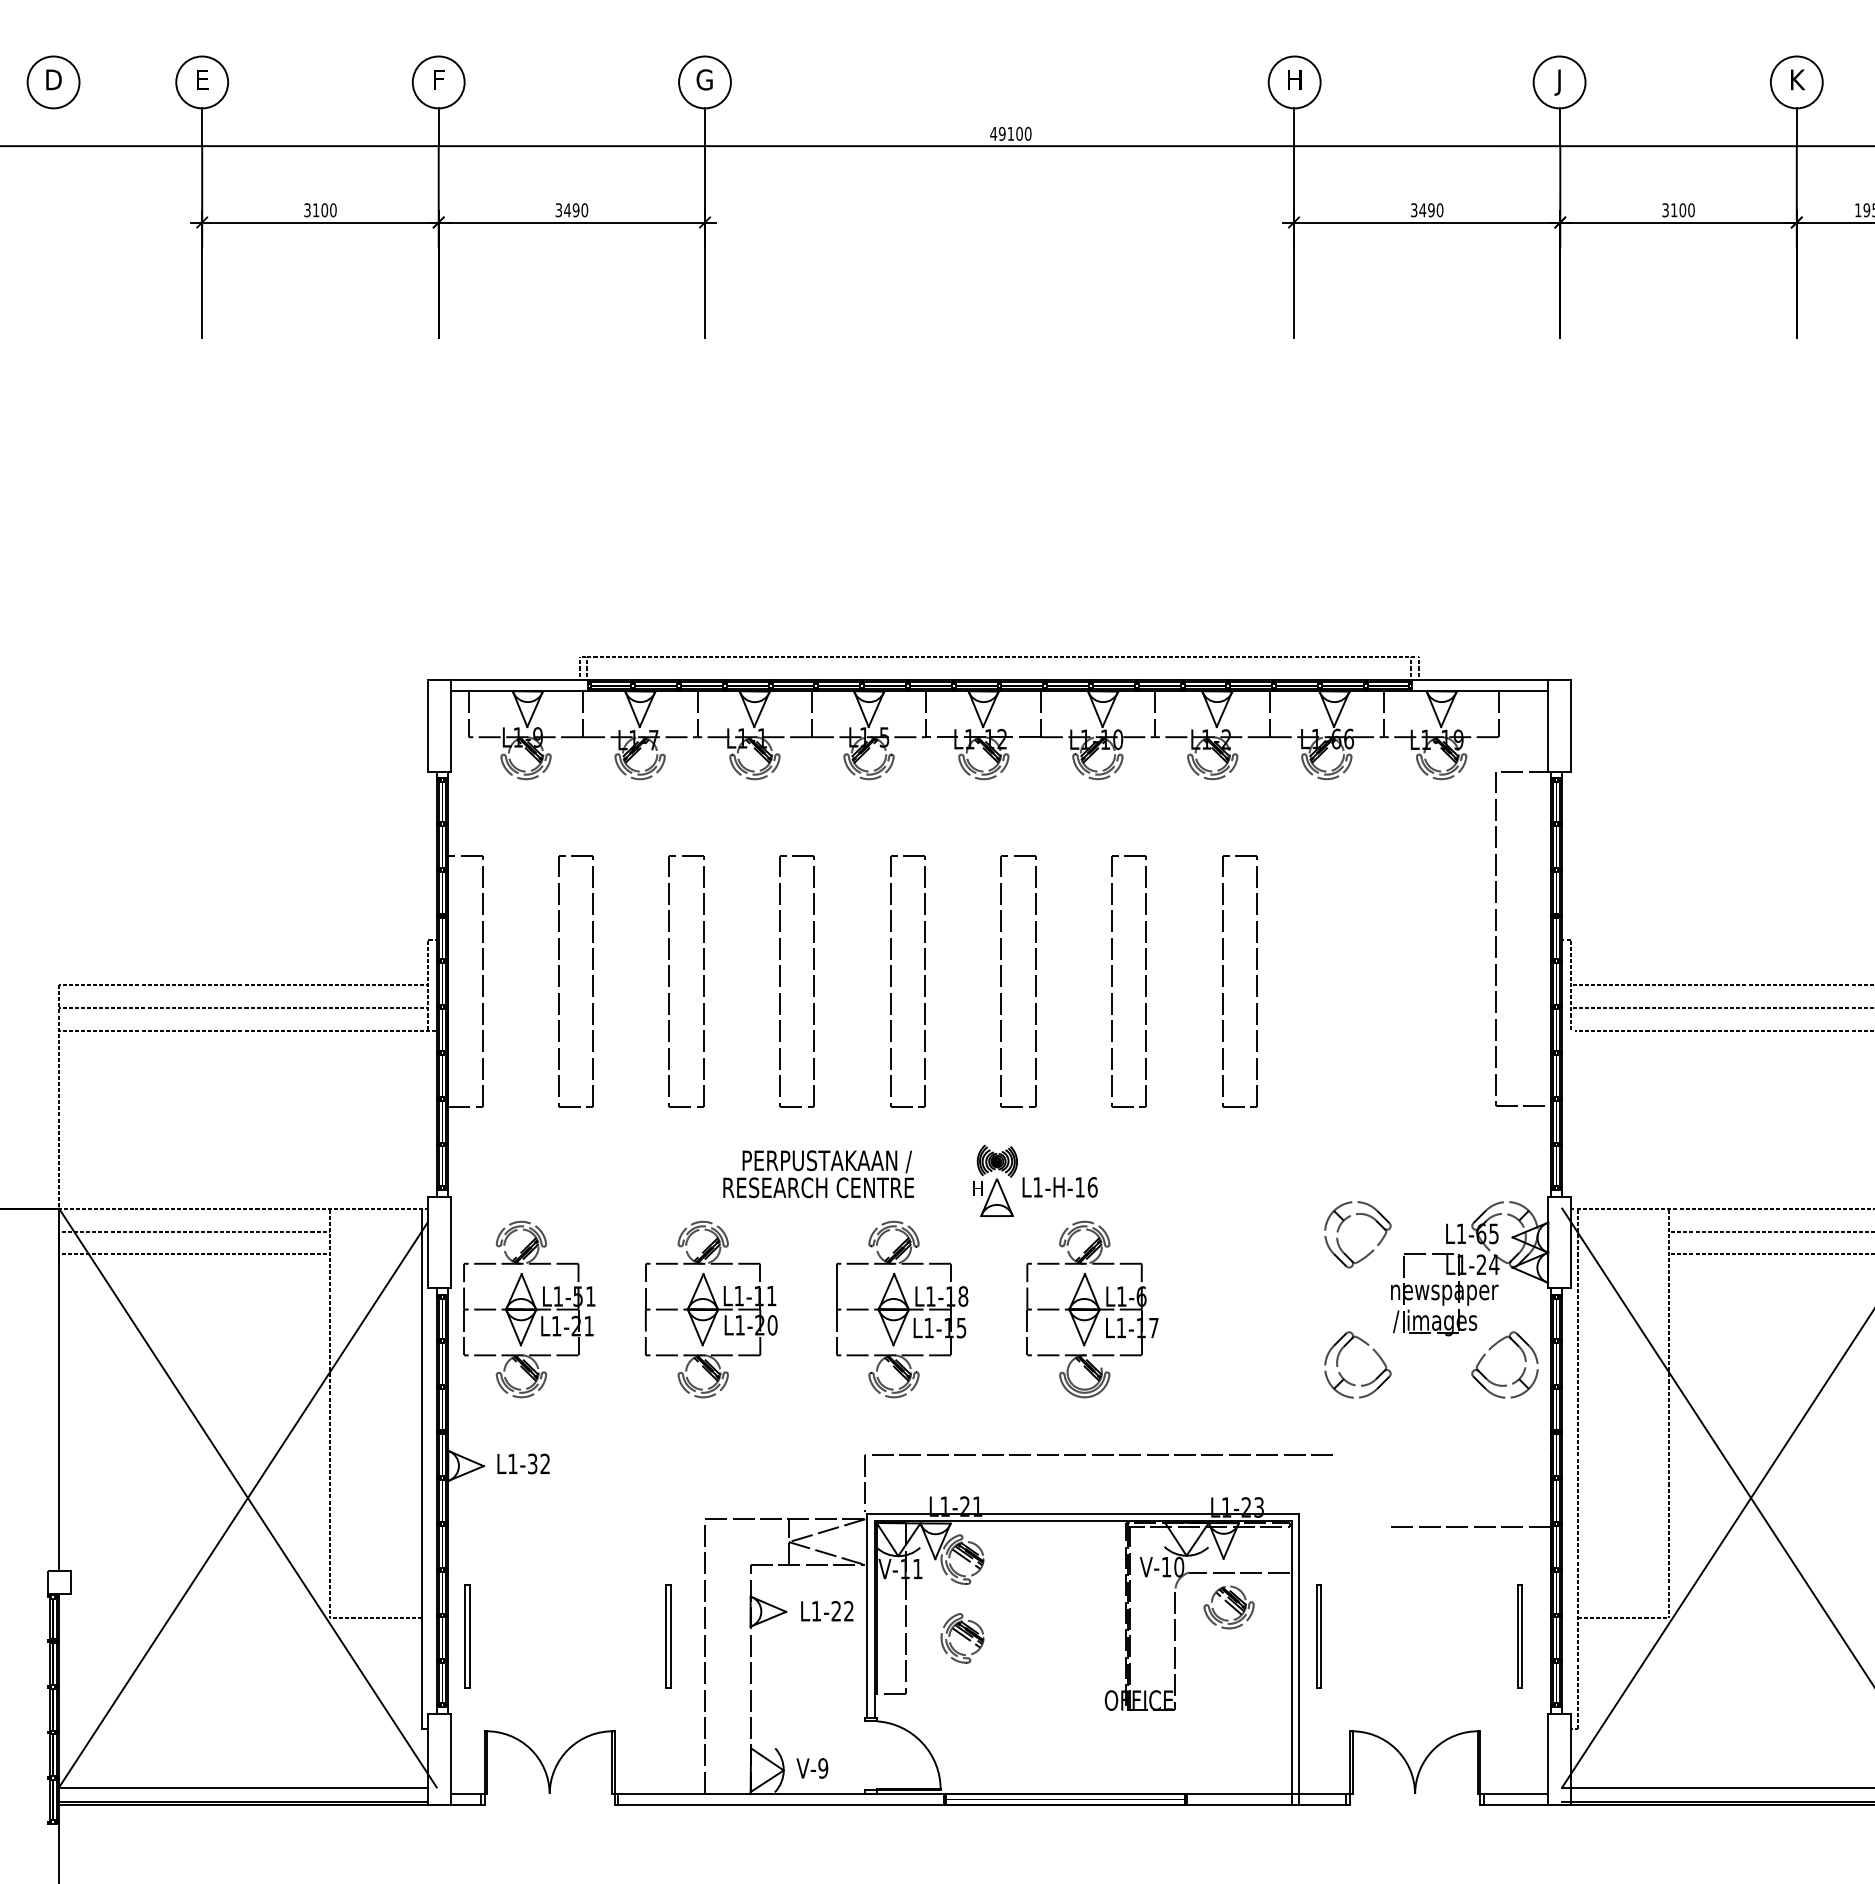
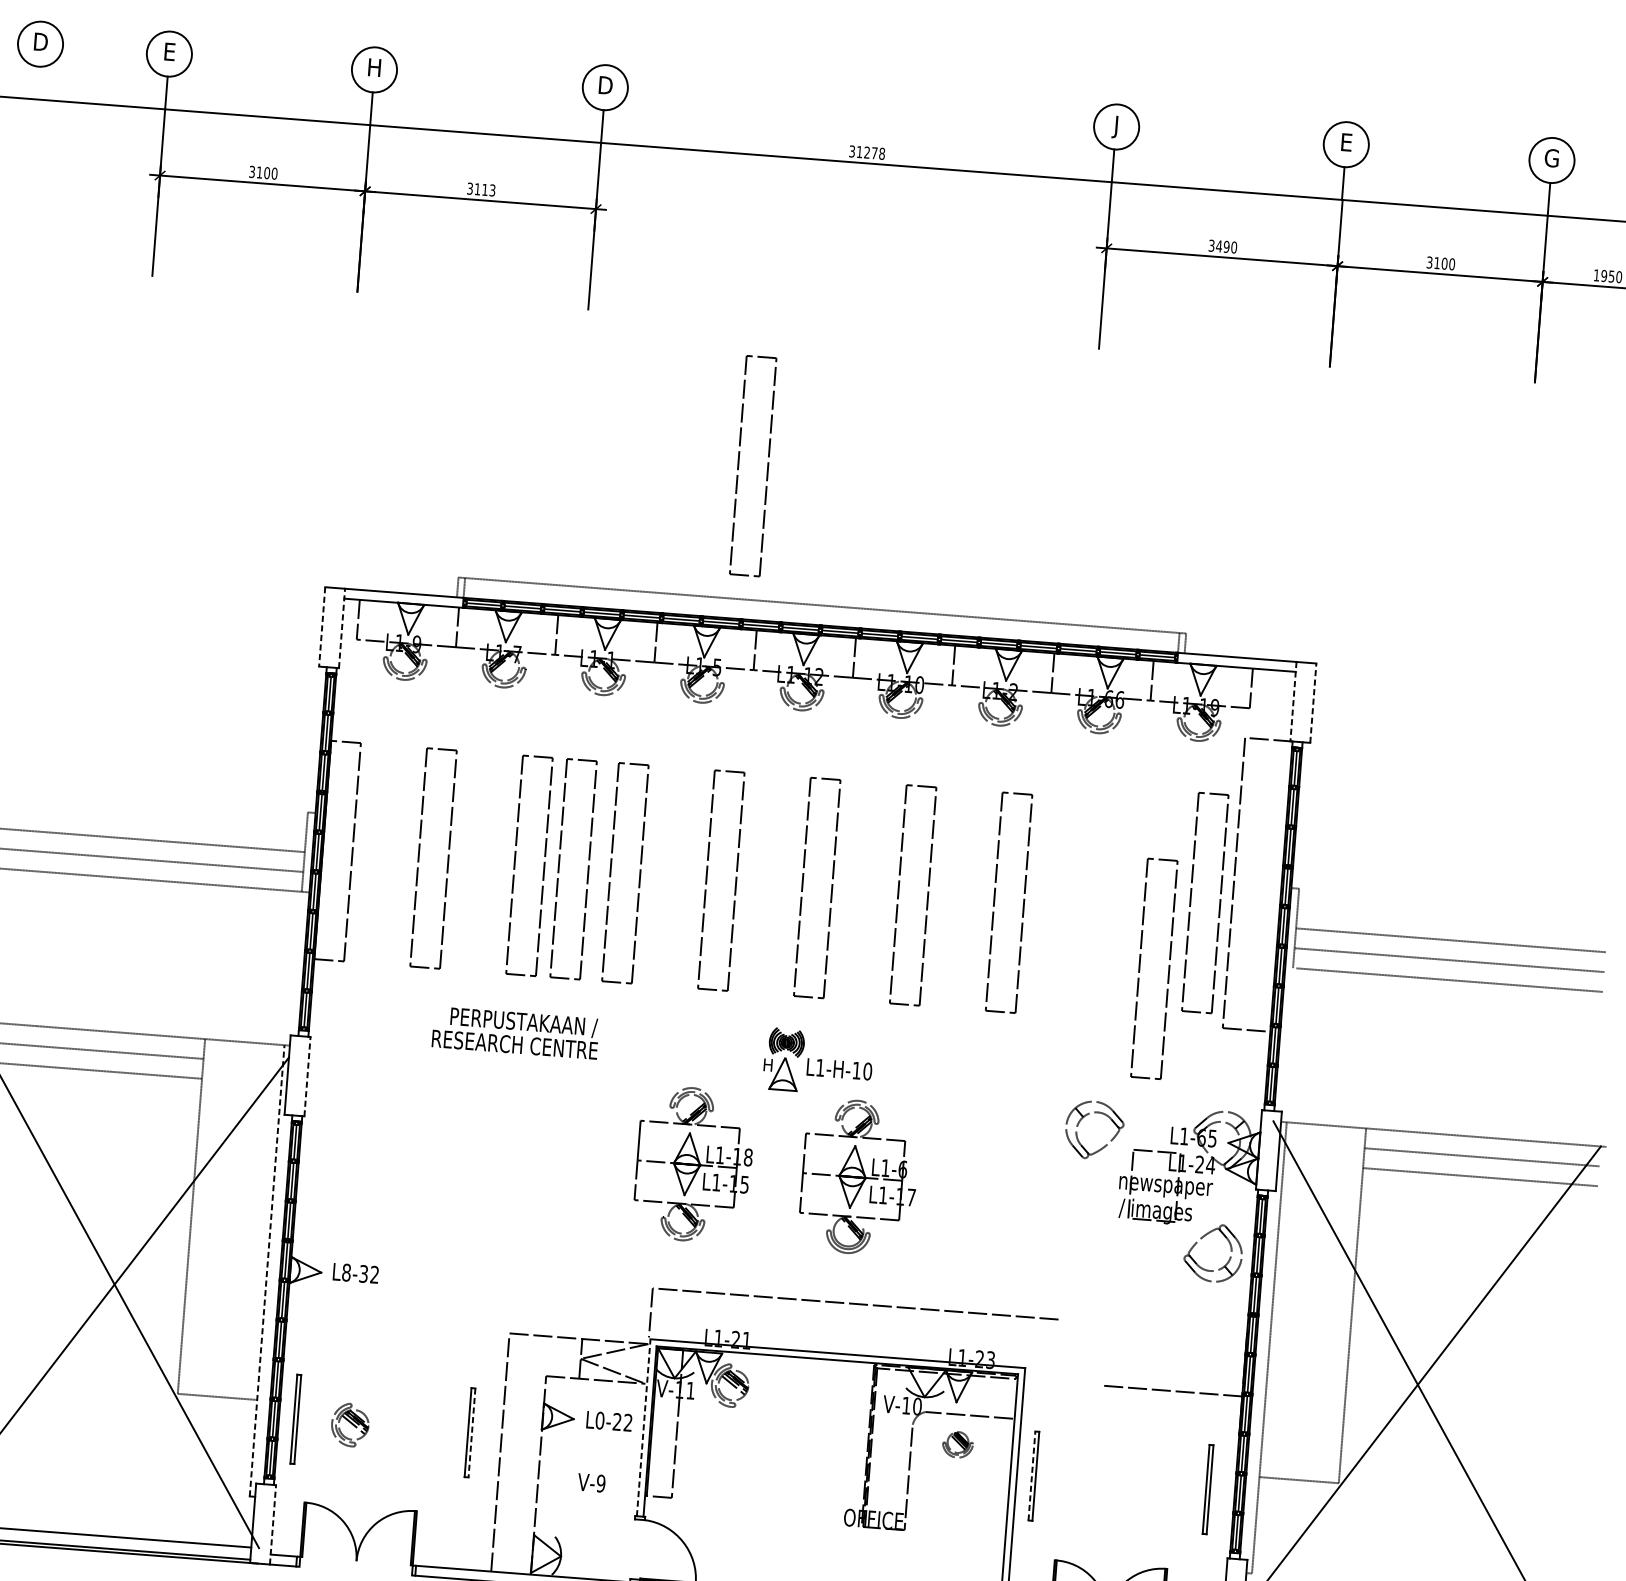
text: (438, 79) -> (374, 67), F -> H
text: (704, 79) -> (605, 85), G -> D
text: (1796, 79) -> (1551, 157), K -> G
text: (1294, 82) -> (1116, 127), H -> J
text: (1559, 82) -> (1346, 144), J -> E
text: (1010, 133) -> (866, 152), 49100 -> 31278
text: (576, 210) -> (485, 190), 3490 -> 3113
part: (891, 503) -> (738, 465), added
line: (427, 725) -> (321, 626), solid -> dashed
line: (450, 725) -> (341, 628), solid -> dashed
line: (1548, 725) -> (1293, 701), solid -> dashed
line: (1571, 725) -> (1313, 703), solid -> dashed
part: (1448, 964) -> (1191, 902), added
part: (720, 981) -> (558, 868), added
part: (1395, 1044) -> (1139, 967), added
text: (818, 1174) -> (515, 1033), moved
text: (1092, 1187) -> (867, 1071), L1-H-16 -> L1-H-10
line: (450, 1242) -> (307, 1076), solid -> dashed
part: (529, 1309) -> (371, 1139), removed
part: (711, 1309) -> (529, 1152), removed
part: (1340, 1372) -> (1070, 1248), removed
text: (512, 1463) -> (346, 1272), L1-32 -> L8-32
line: (421, 1468) -> (267, 1270), solid -> dashed
part: (1228, 1607) -> (957, 1444), size x0.7
text: (816, 1611) -> (600, 1420), L1-22 -> L0-22
line: (867, 1615) -> (643, 1427), solid -> dashed
line: (1316, 1636) -> (1031, 1475), solid -> dashed
line: (670, 1637) -> (471, 1433), solid -> dashed
part: (962, 1638) -> (350, 1425), moved
line: (450, 1759) -> (272, 1524), solid -> dashed
text: (812, 1768) -> (591, 1483), moved

